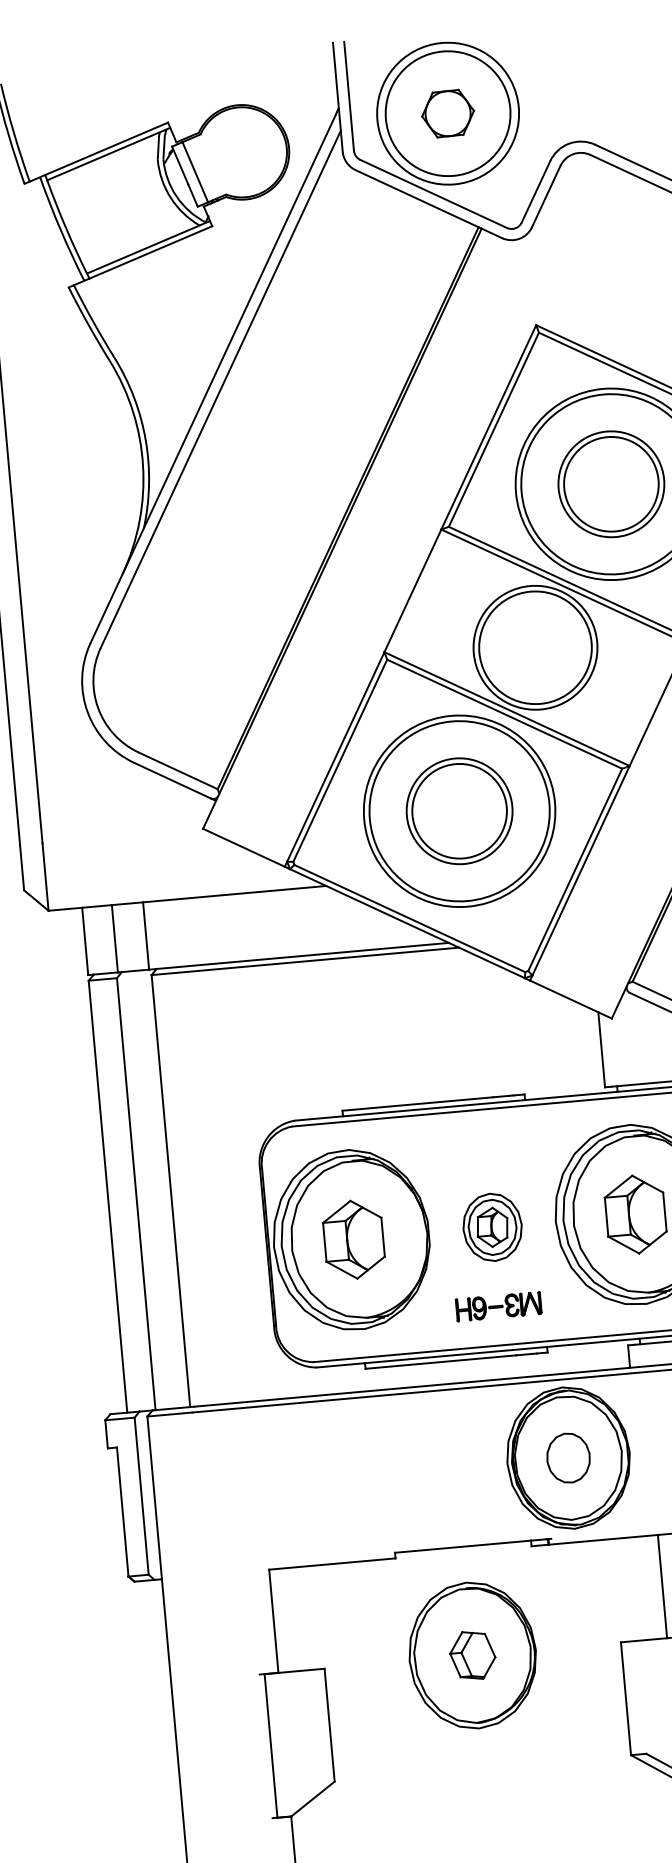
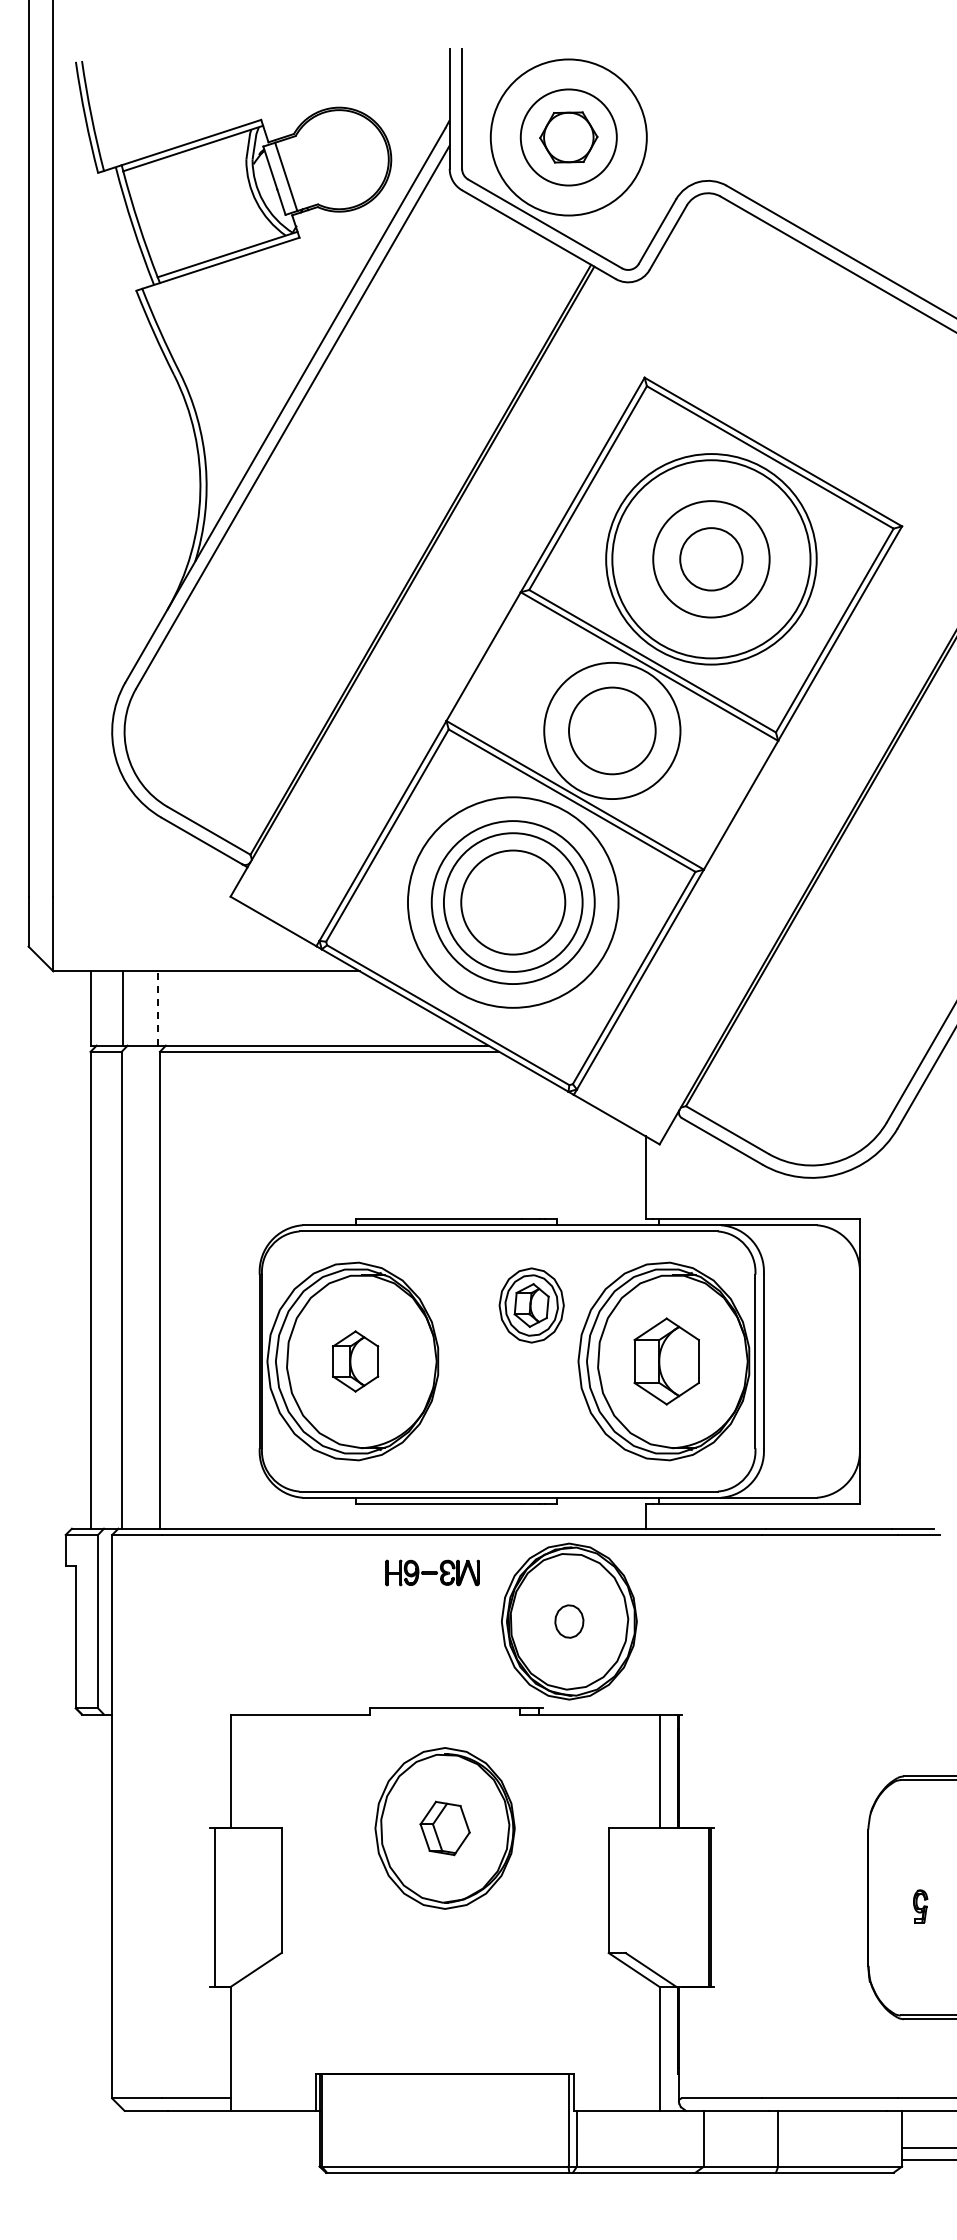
circle: (447, 113) -> (568, 137), size x0.7
circle: (611, 484) -> (711, 559), size x0.6
circle: (535, 647) -> (612, 730), size x0.7
circle: (459, 811) -> (513, 902), size x0.7
circle: (459, 811) -> (513, 902), size x1.4
line: (145, 936) -> (157, 1008), solid -> dashed
part: (492, 1227) -> (531, 1305), moved
part: (353, 1239) -> (355, 1361), size x0.7
part: (498, 1306) -> (432, 1572), moved
part: (568, 1458) -> (569, 1621), size x0.6

